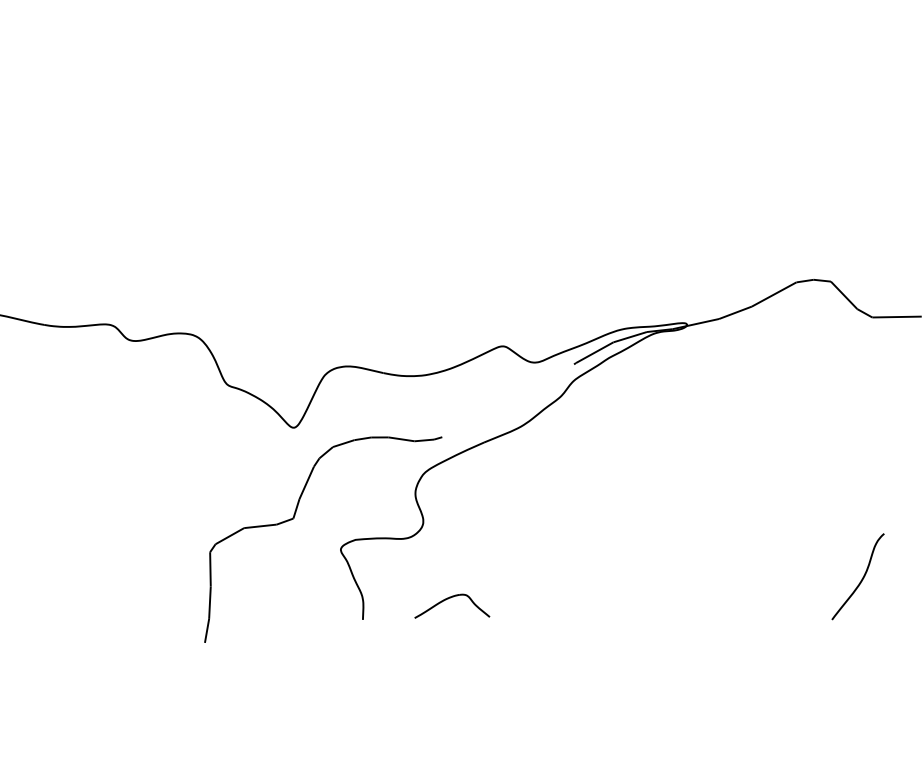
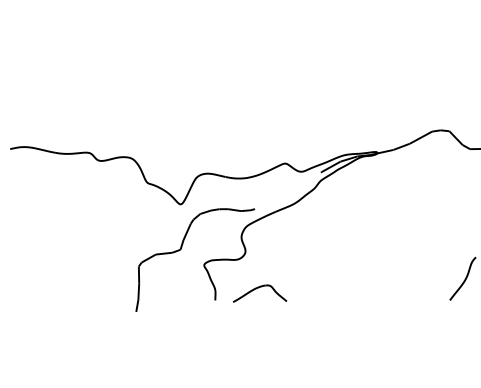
part: (451, 605) -> (259, 293), size x1.43

